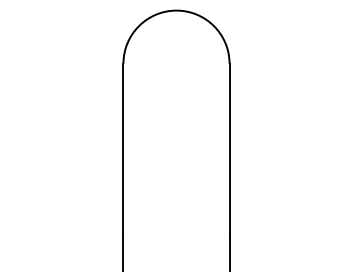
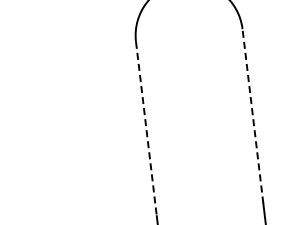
line: (123, 150) -> (146, 129), solid -> dashed
line: (229, 150) -> (252, 116), solid -> dashed

